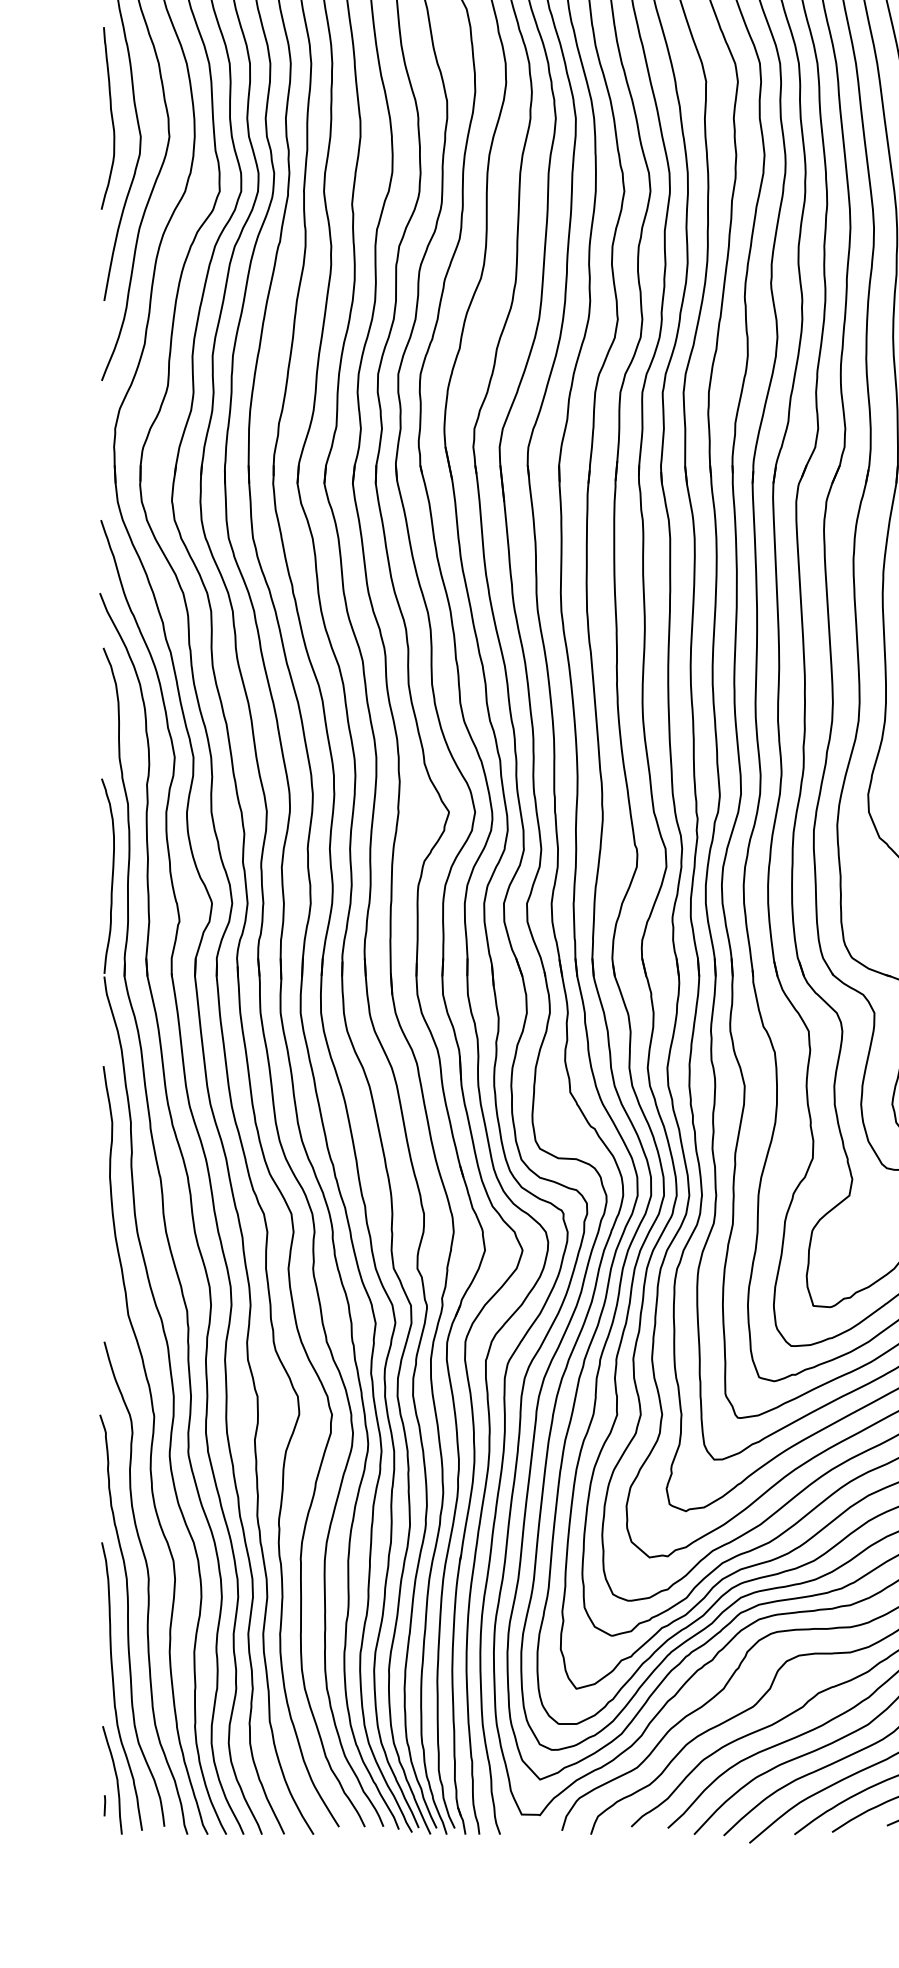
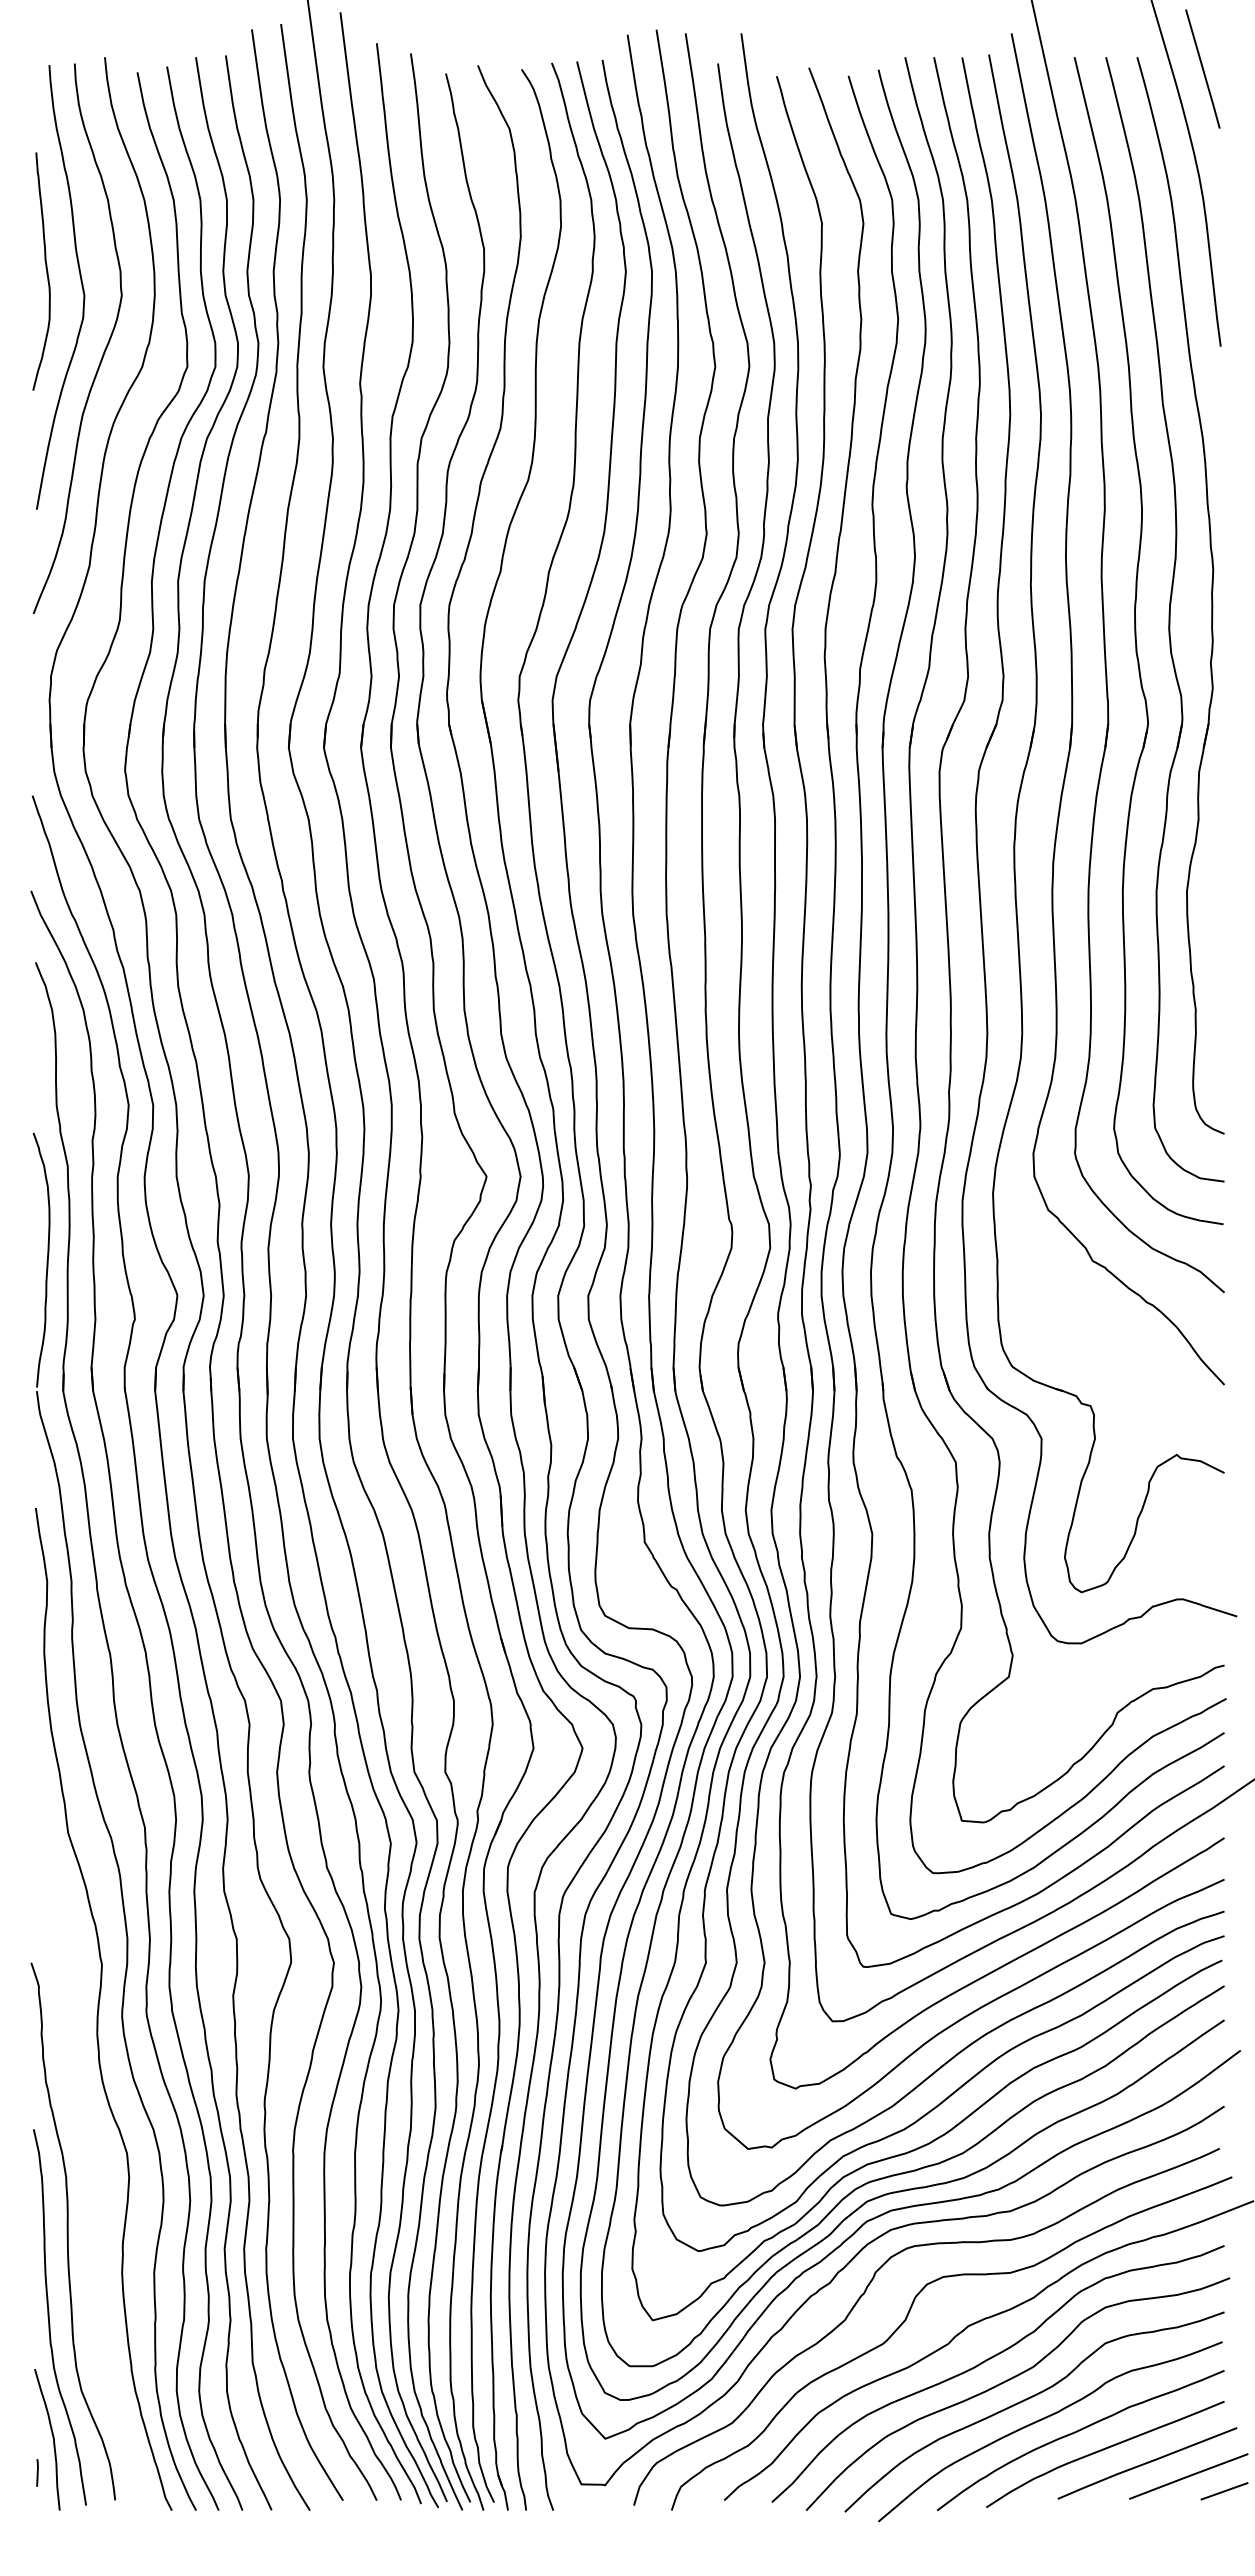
curve: (147, 1587) -> (93, 2188), removed

